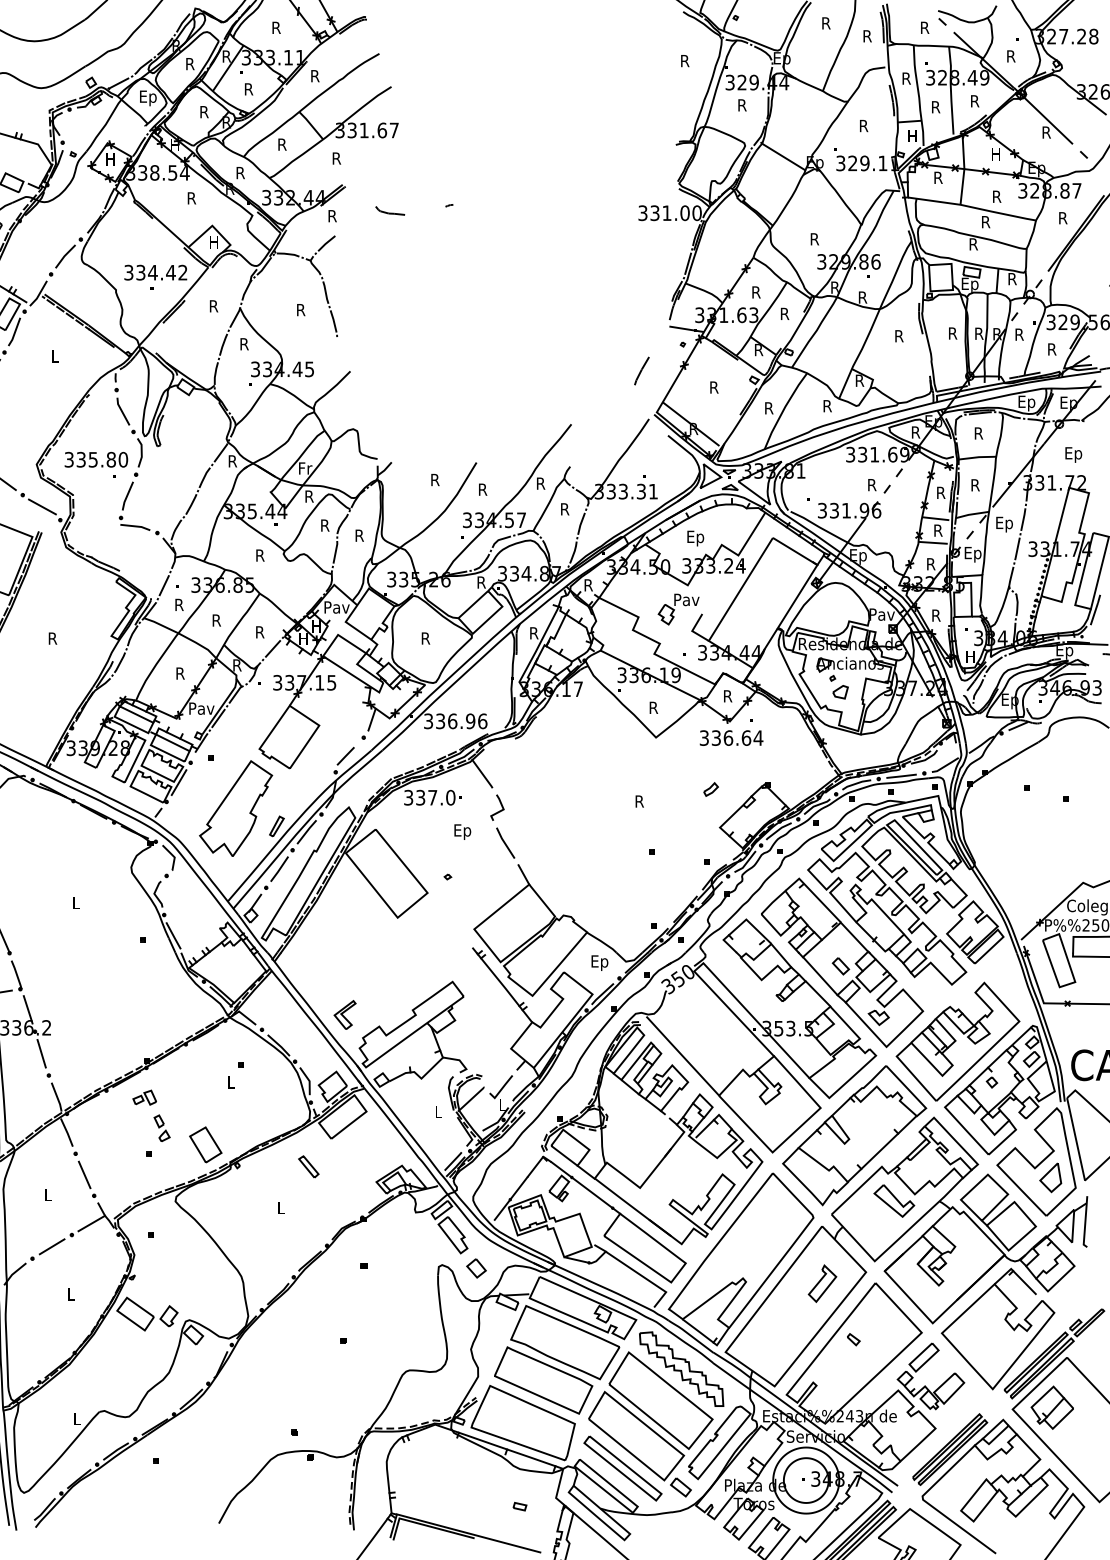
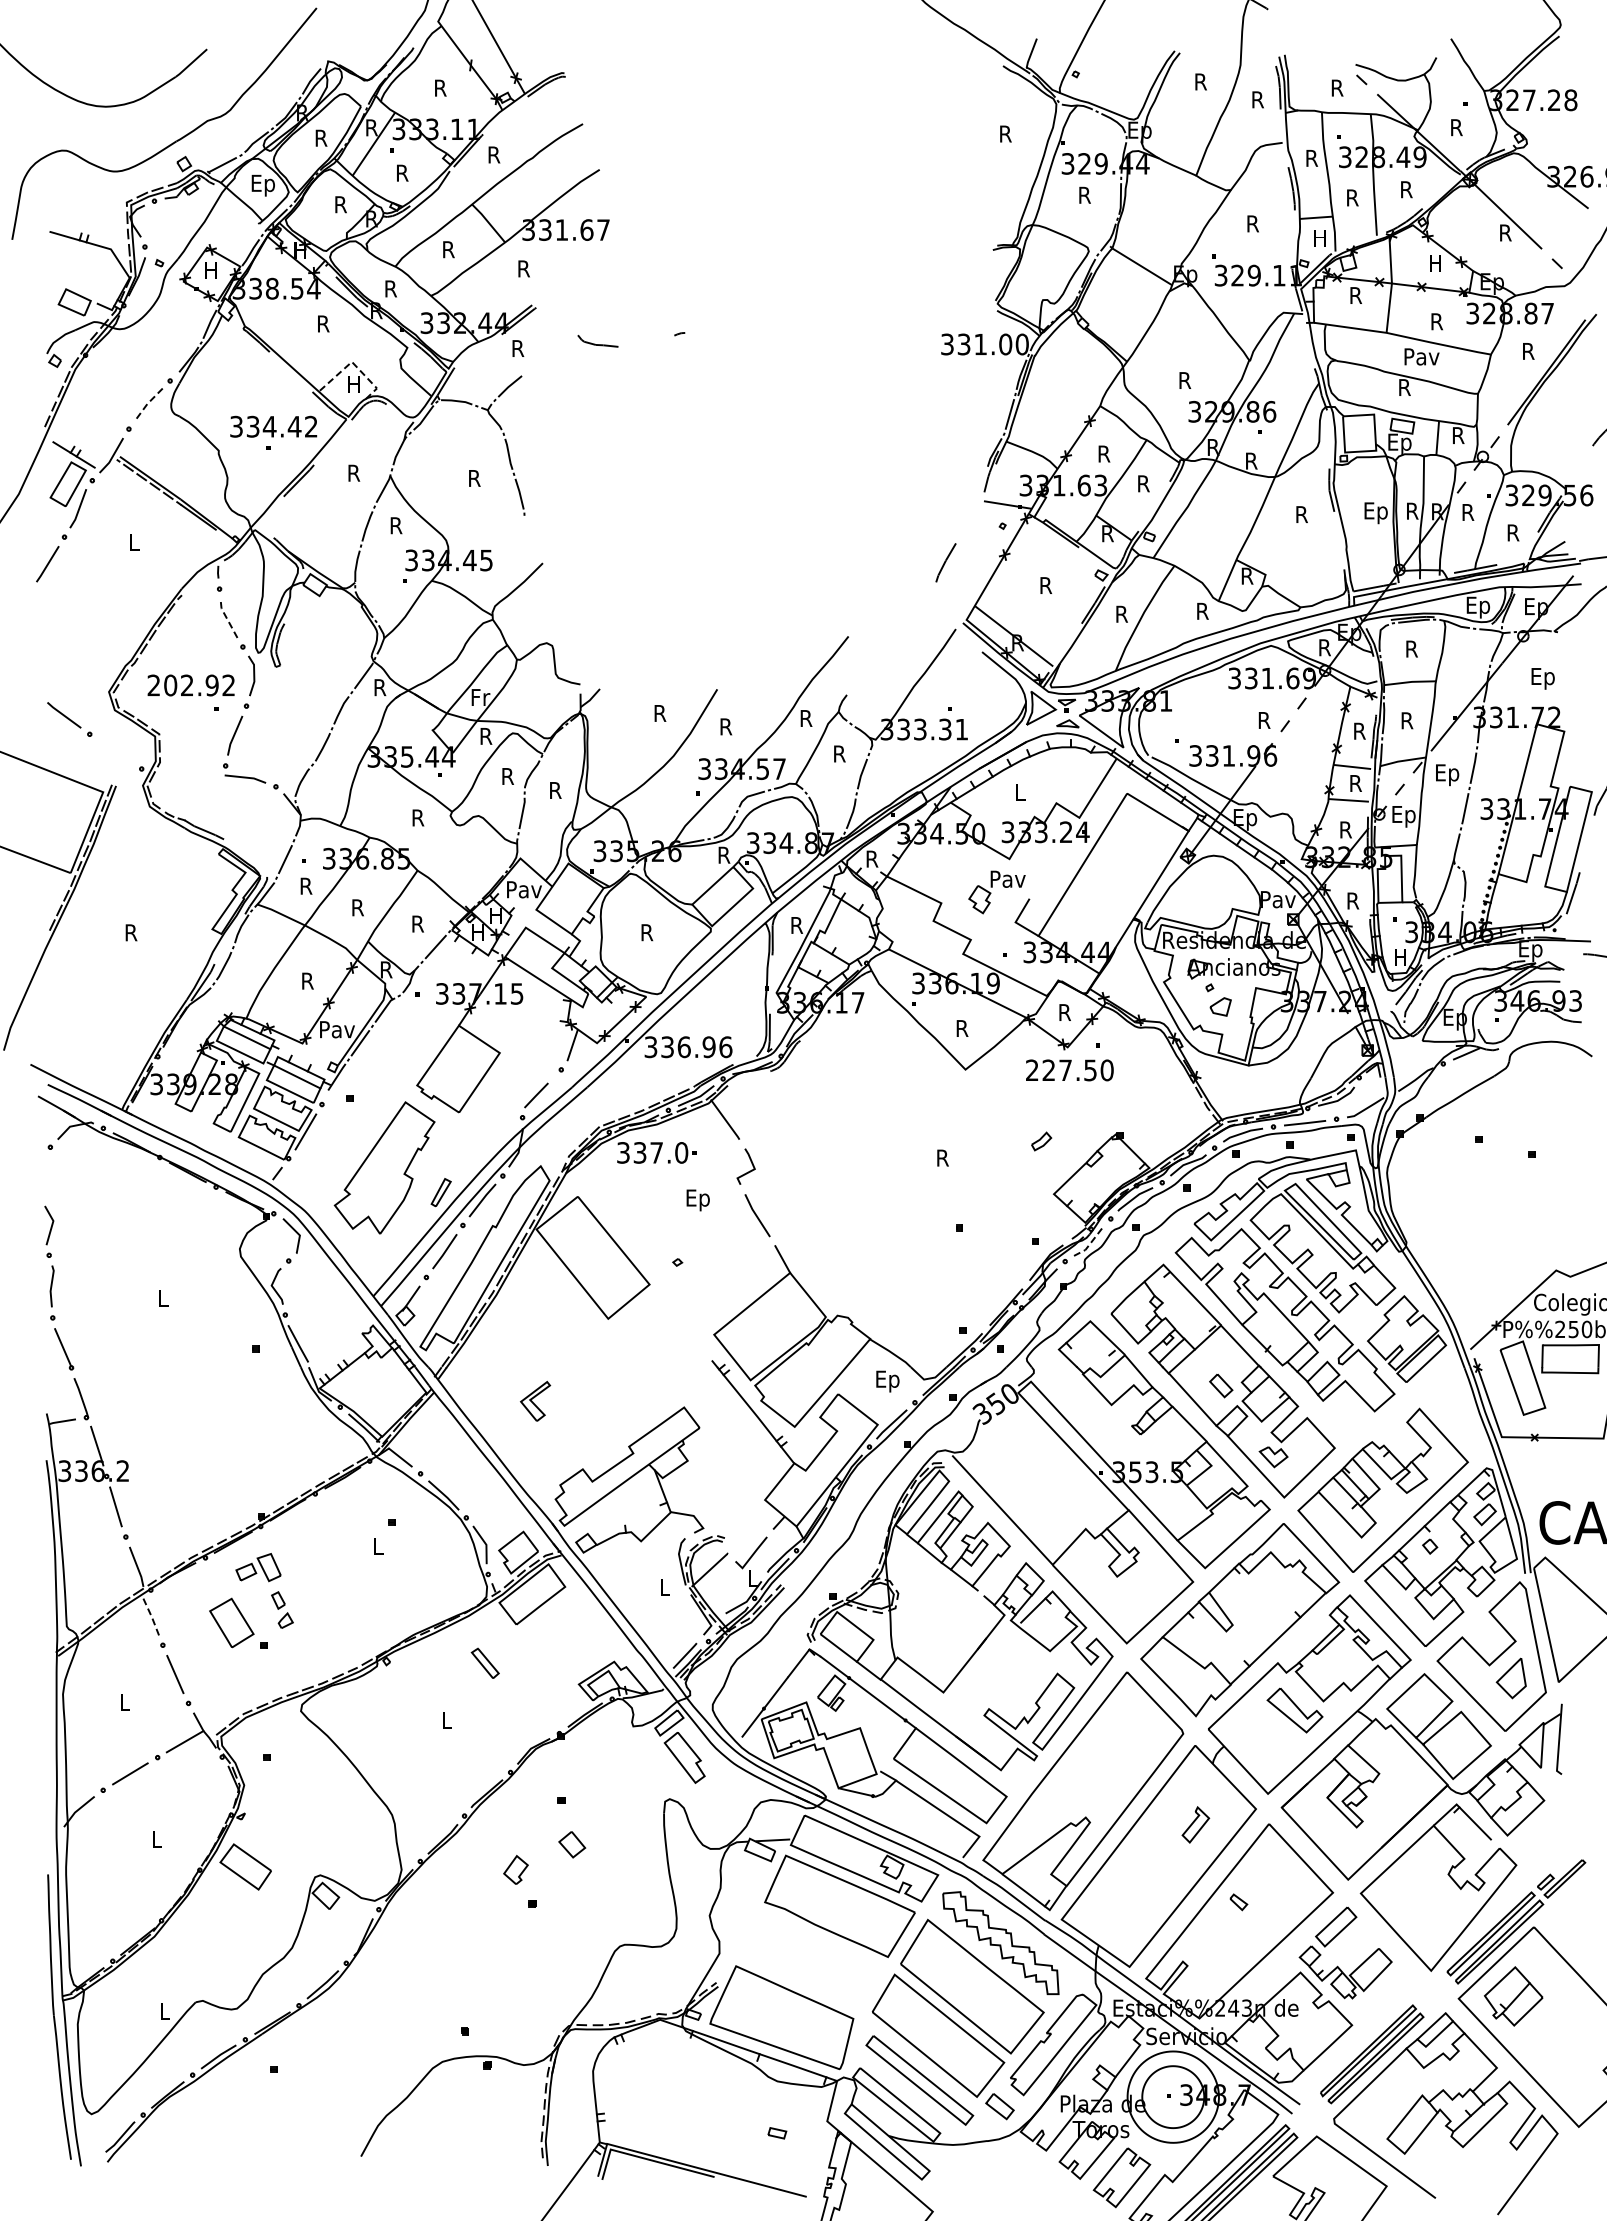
text: (985, 221) -> (1421, 356), R -> Pav
line: (214, 227) -> (354, 364), solid -> dashed
line: (64, 256) -> (147, 404), solid -> dashed
text: (952, 335) -> (1375, 513), R -> Ep
line: (122, 411) -> (227, 618), solid -> dashed
text: (96, 459) -> (191, 685), 335.80 -> 202.92
line: (42, 506) -> (116, 750), removed
text: (695, 538) -> (1020, 794), Ep -> L
text: (731, 738) -> (1070, 1070), 336.64 -> 227.50
line: (746, 862) -> (1090, 1242), solid -> dashed
part: (345, 1015) -> (535, 1401), moved
part: (144, 1097) -> (258, 1567), size x1.4
line: (67, 1133) -> (151, 1616), solid -> dashed
part: (205, 1144) -> (231, 1622), moved
part: (476, 1268) -> (572, 1844), moved
part: (822, 1283) -> (1195, 1824), size x0.7
part: (168, 1315) -> (515, 1869), moved
part: (543, 1380) -> (810, 1958), removed

